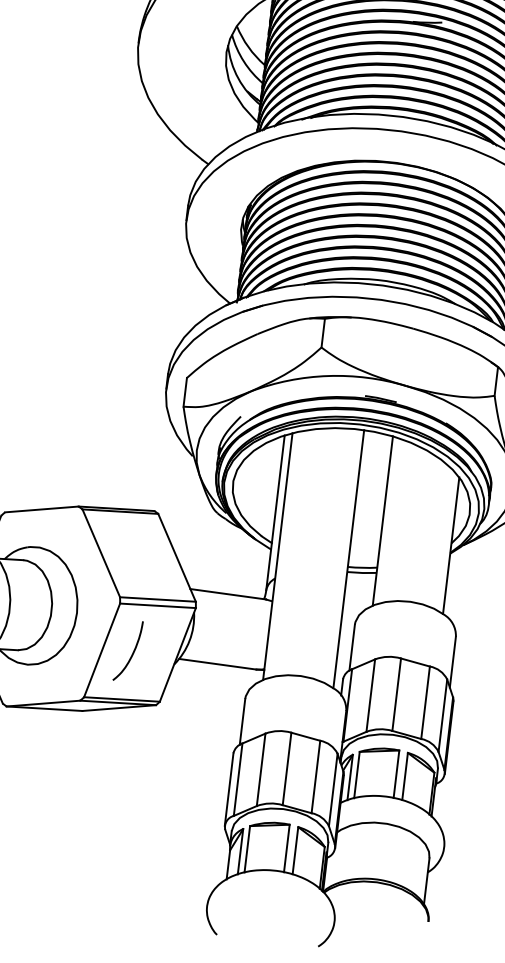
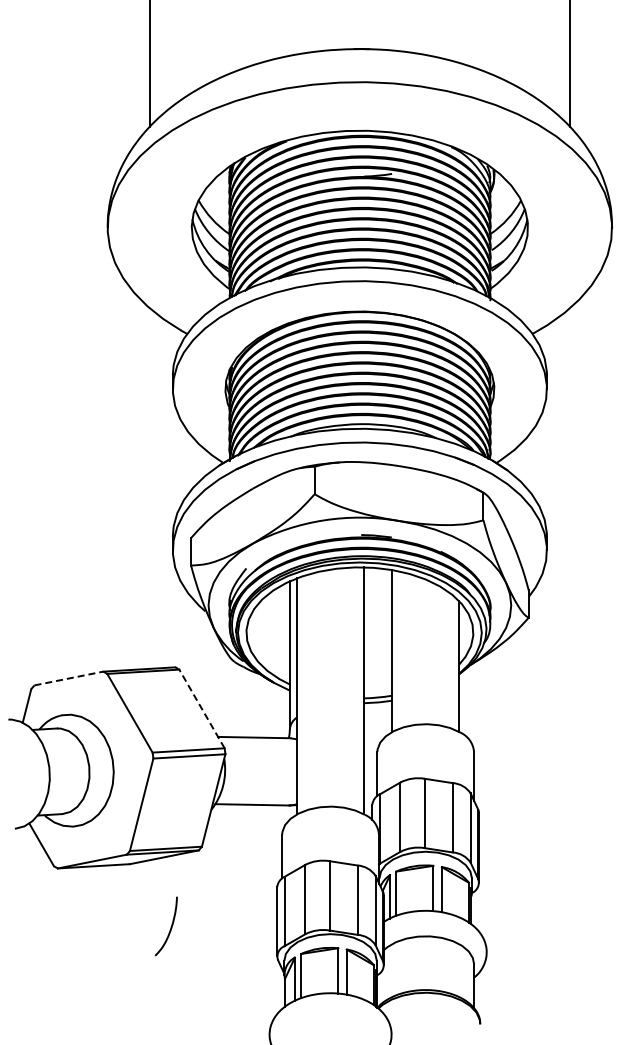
line: (42, 509) -> (69, 678), solid -> dashed
line: (176, 557) -> (201, 708), solid -> dashed
curve: (132, 652) -> (170, 927), moved

